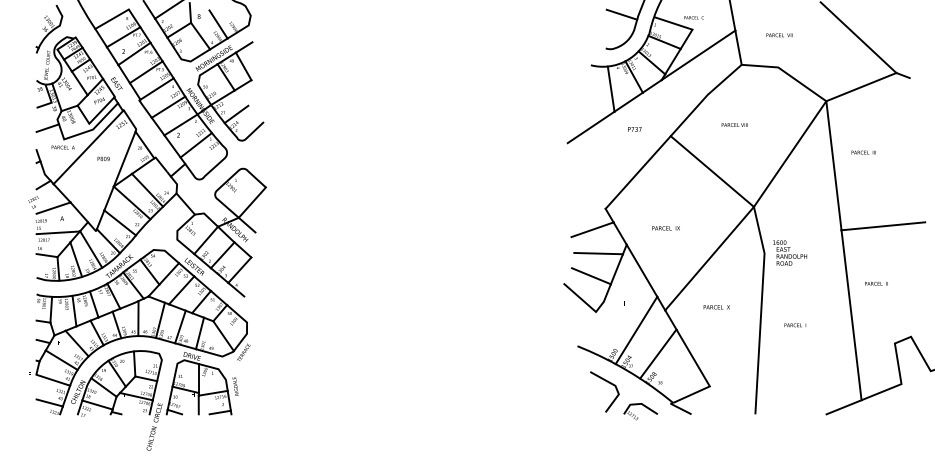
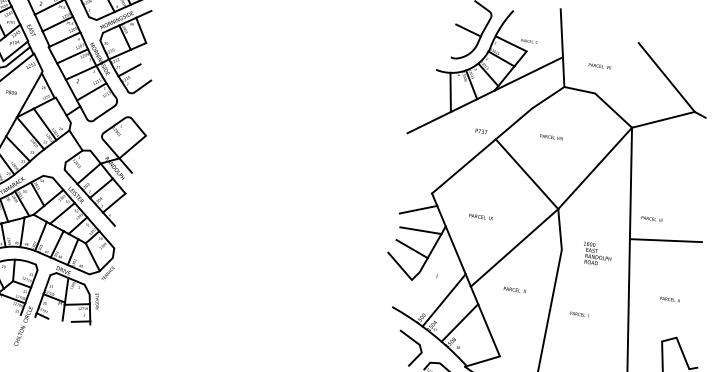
text: (634, 129) -> (481, 131), moved
text: (863, 152) -> (651, 218), moved
text: (790, 252) -> (597, 253), moved
text: (876, 283) -> (670, 299), moved

